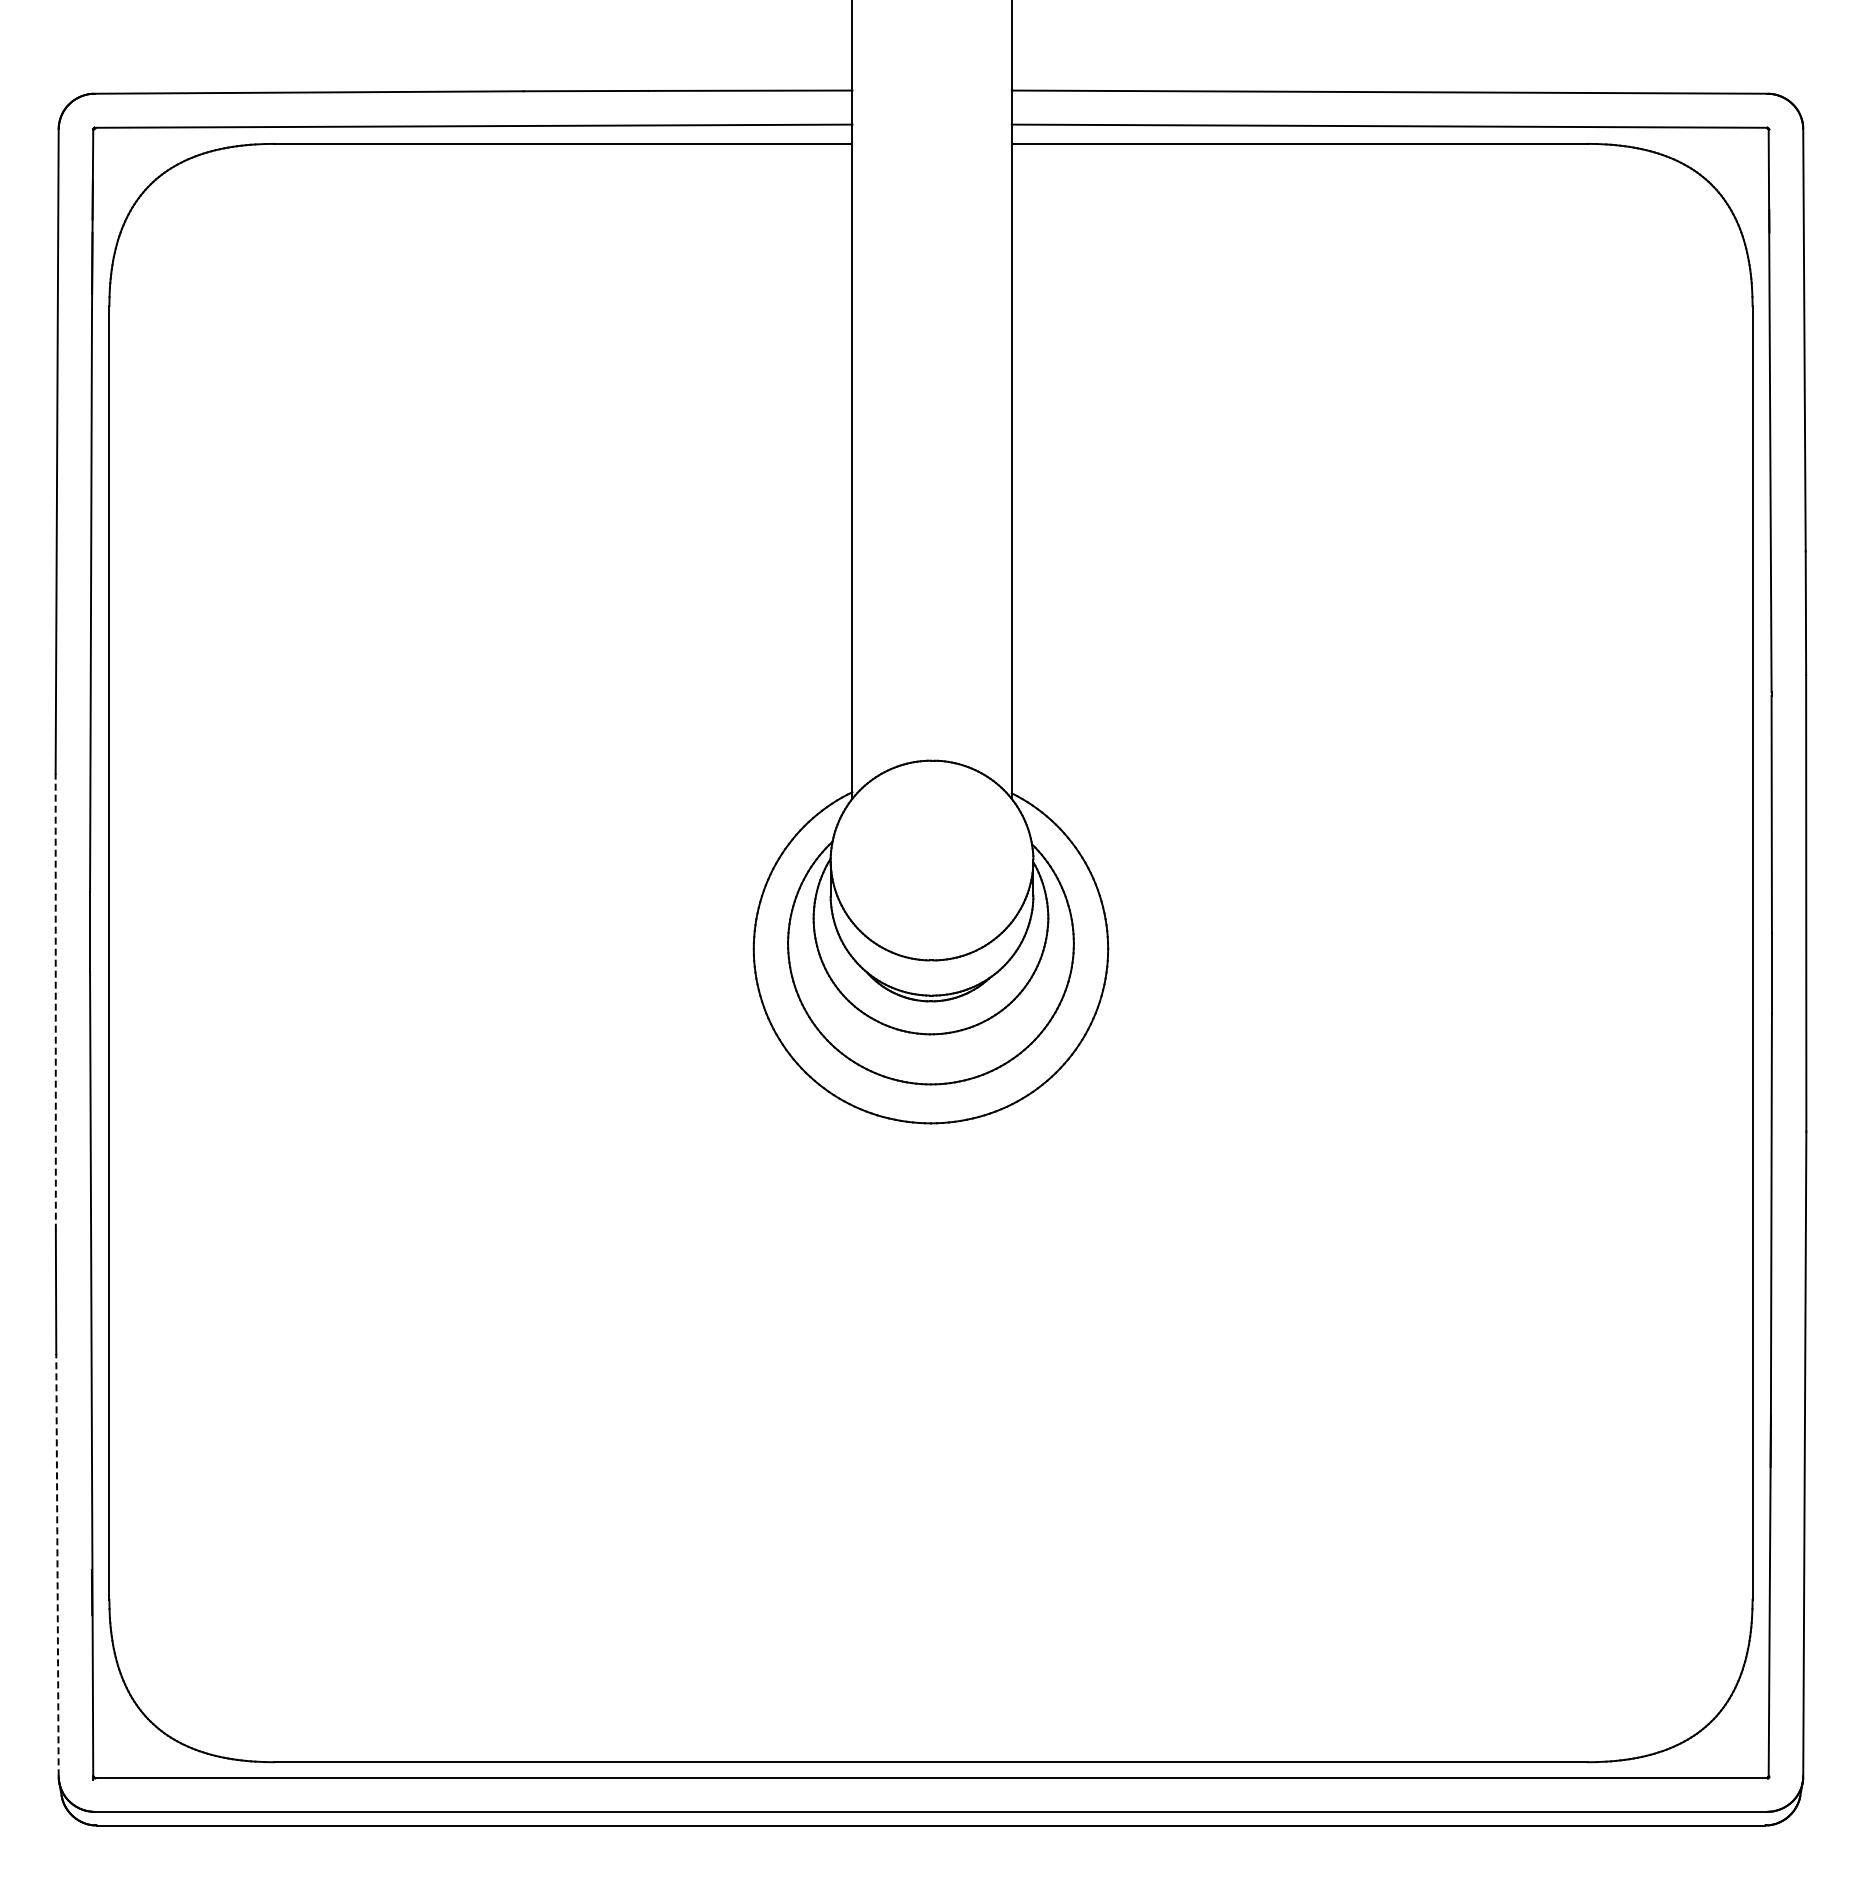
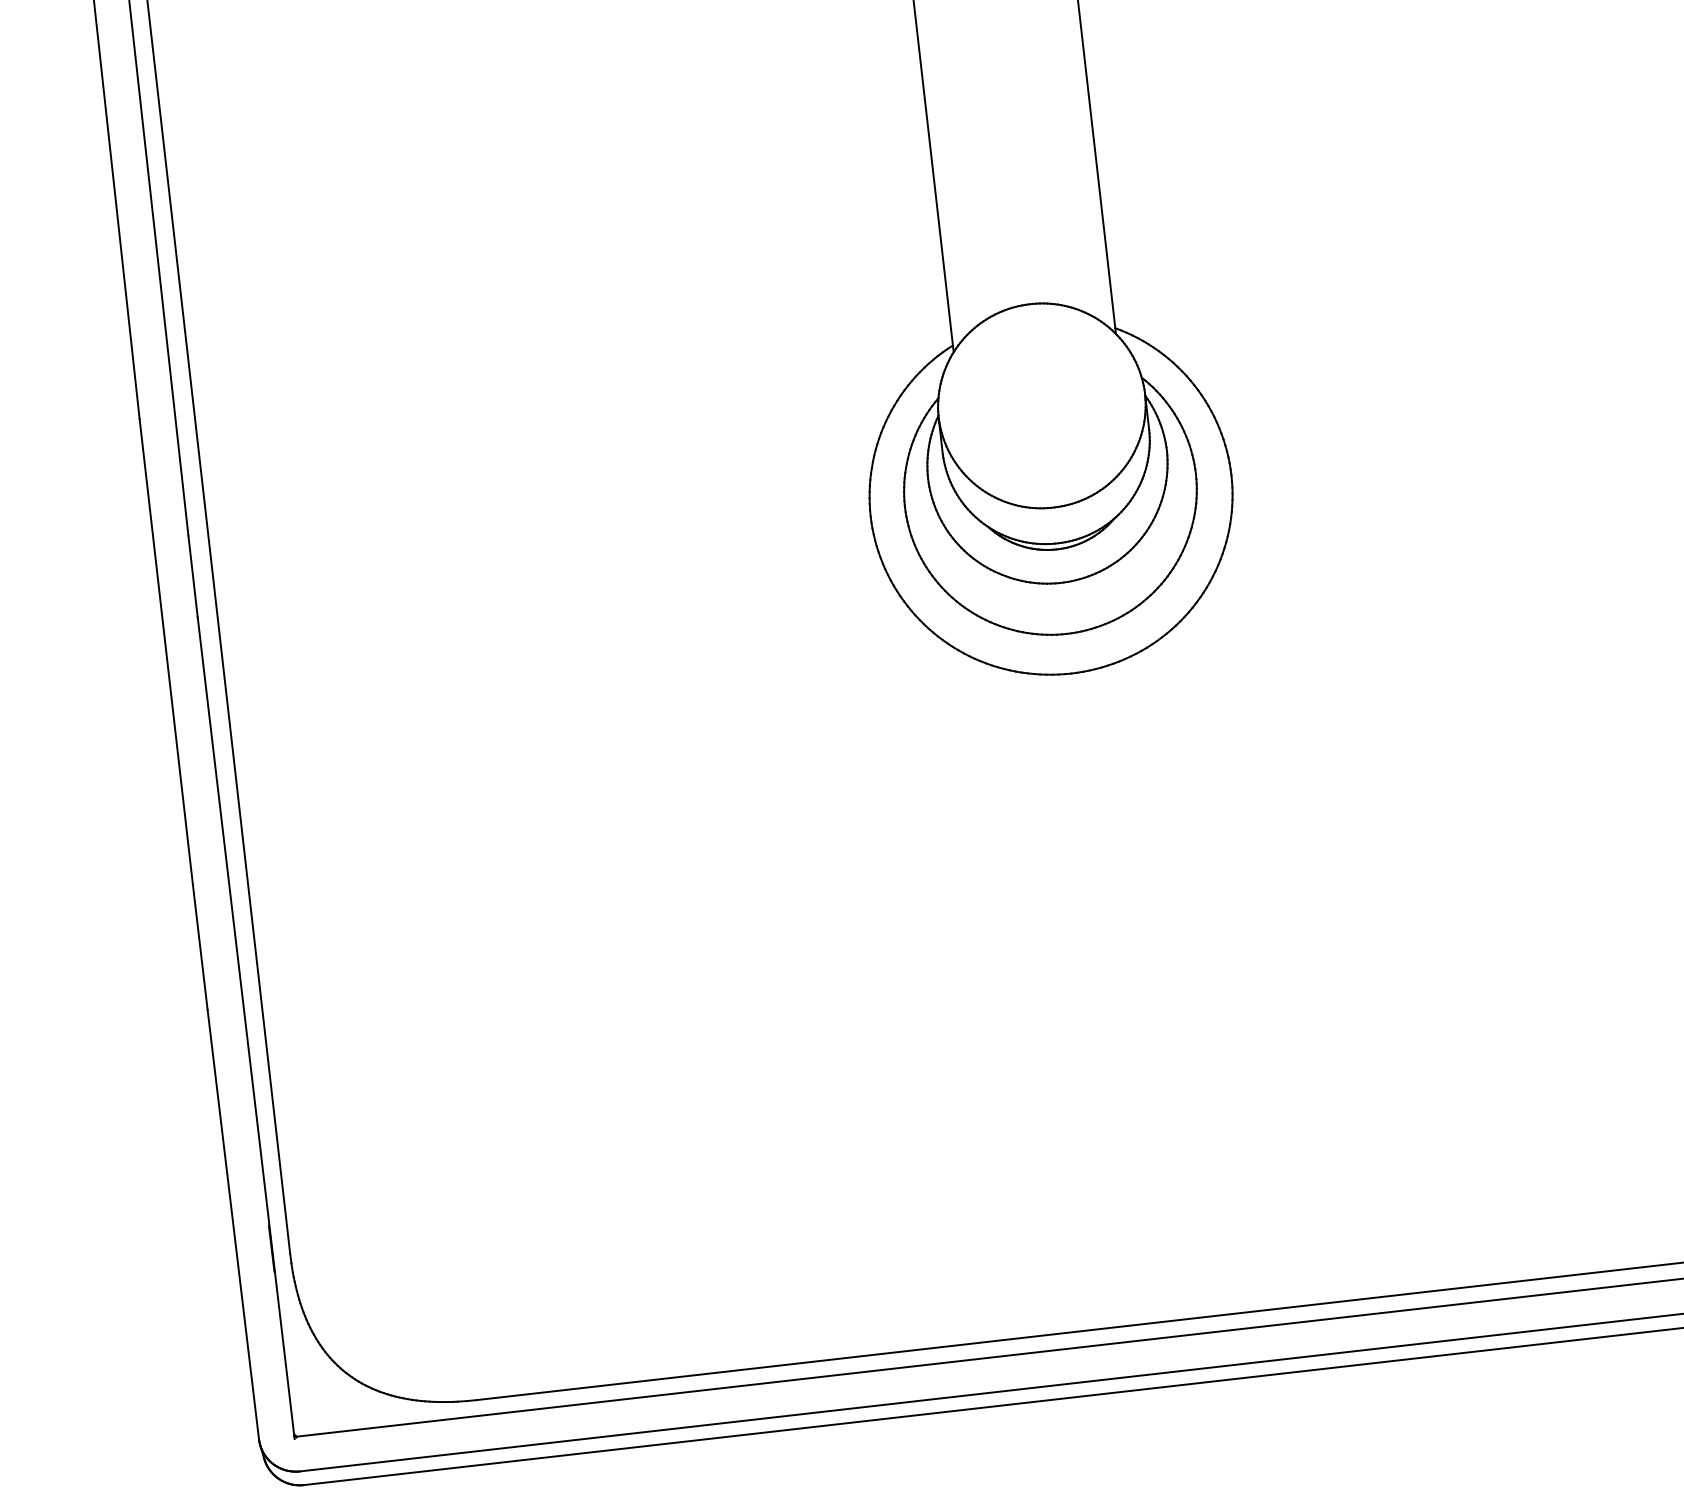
line: (55, 1001) -> (165, 651), dashed -> solid
line: (57, 1564) -> (233, 1223), dashed -> solid

